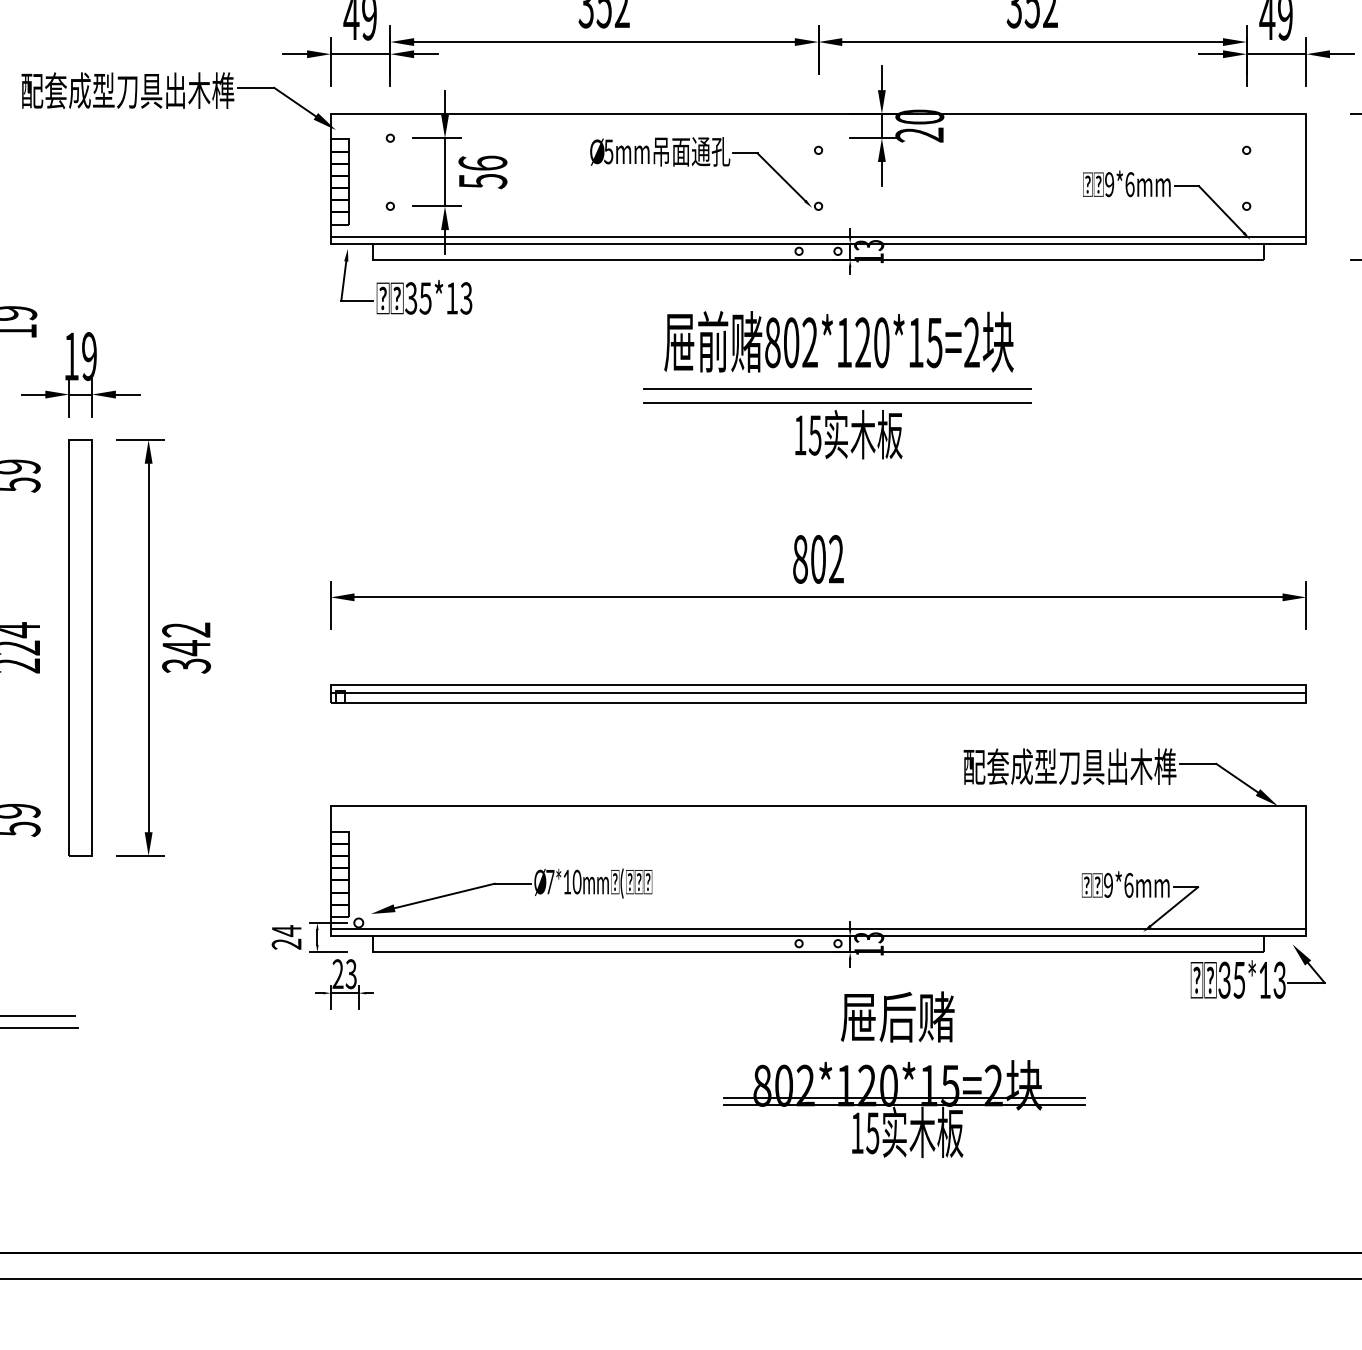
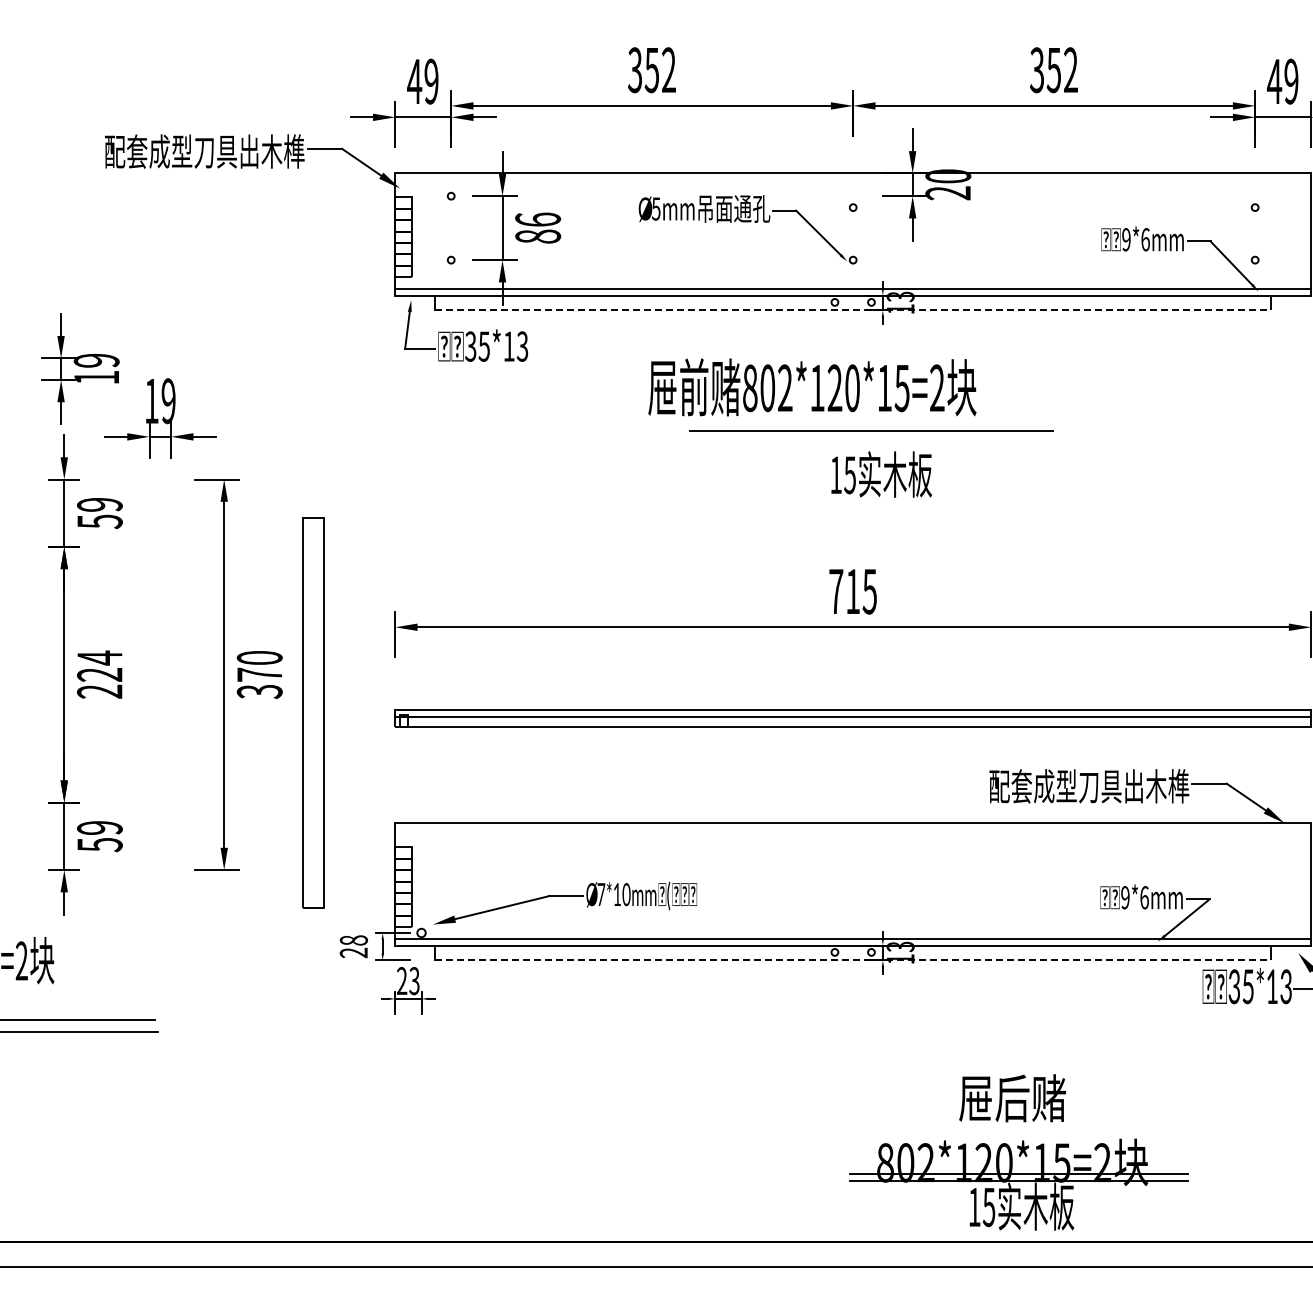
text: (482, 181) -> (537, 236), 56 -> 86
line: (818, 259) -> (853, 310), solid -> dashed
text: (839, 341) -> (812, 387), moved
line: (836, 402) -> (870, 444), removed
text: (817, 559) -> (852, 591), 802 -> 715
text: (186, 639) -> (259, 666), 342 -> 370
part: (80, 647) -> (313, 712), moved
text: (286, 930) -> (353, 940), 24 -> 28
line: (818, 952) -> (853, 960), solid -> dashed
part: (904, 1074) -> (1018, 1152), moved

